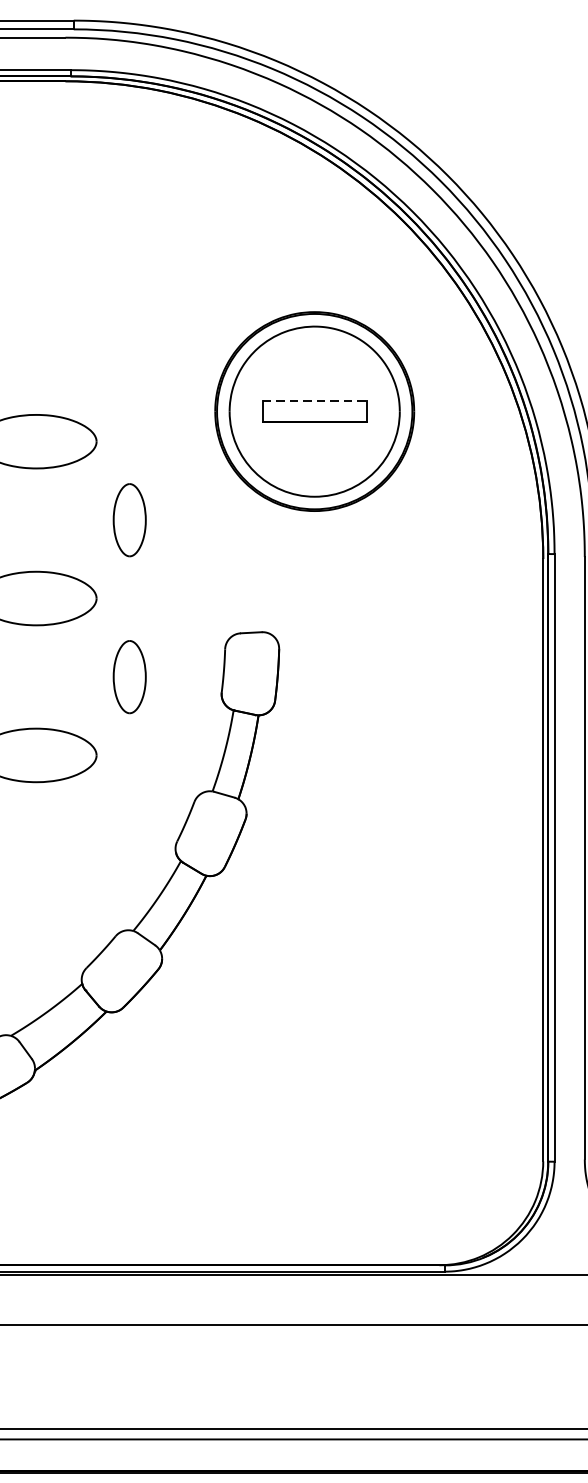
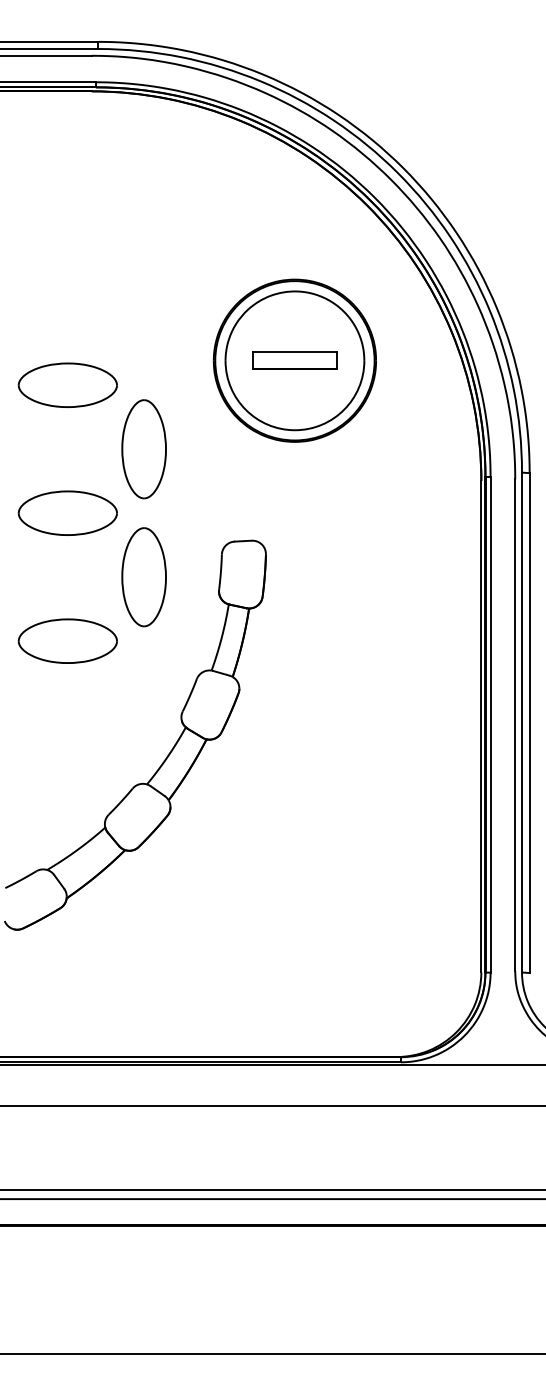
line: (315, 401) -> (295, 352), dashed -> solid
part: (129, 520) -> (143, 449), size x1.67
part: (129, 677) -> (143, 577), size x1.67

